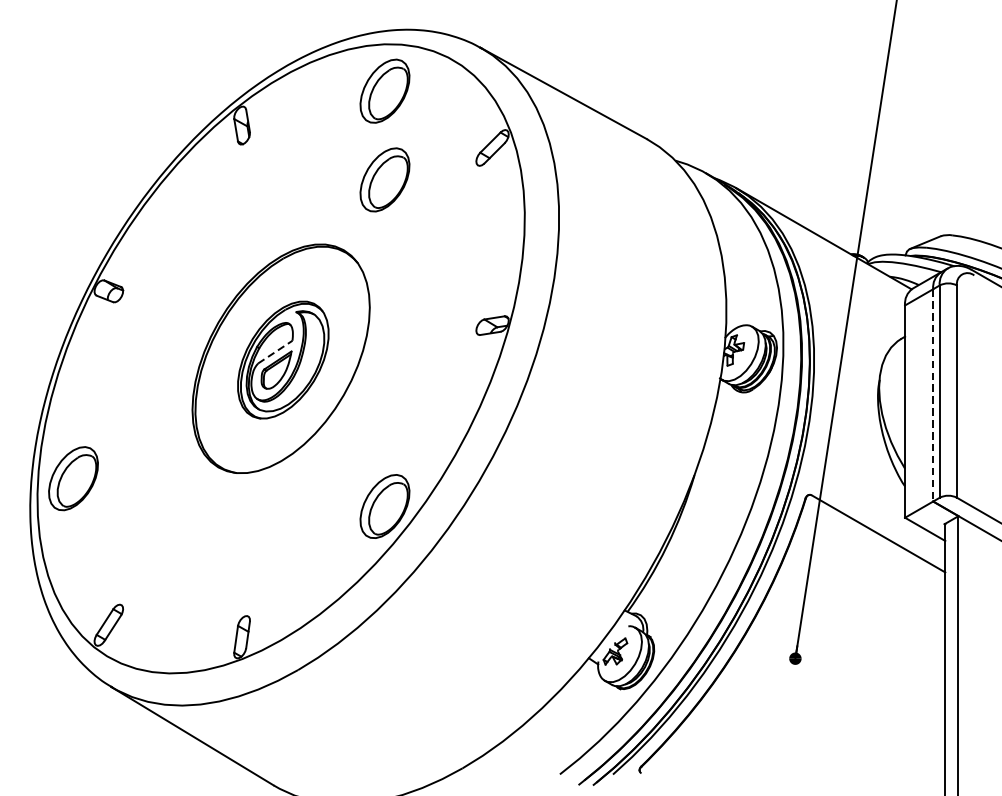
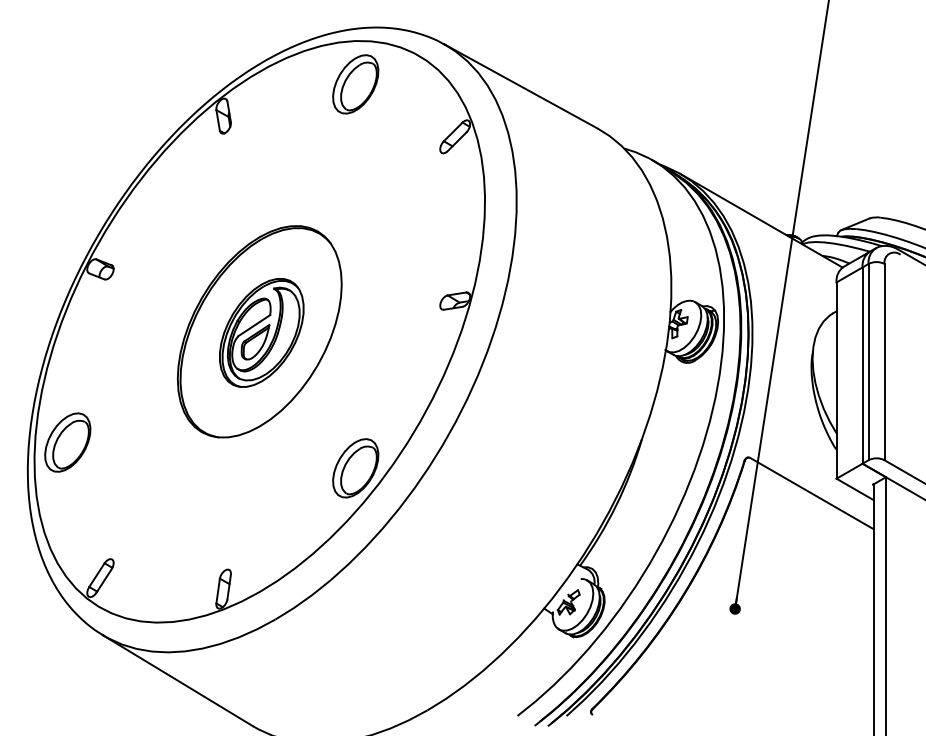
part: (384, 180) -> (355, 166), removed
line: (275, 352) -> (254, 325), dashed -> solid
line: (933, 396) -> (862, 366), dashed -> solid

